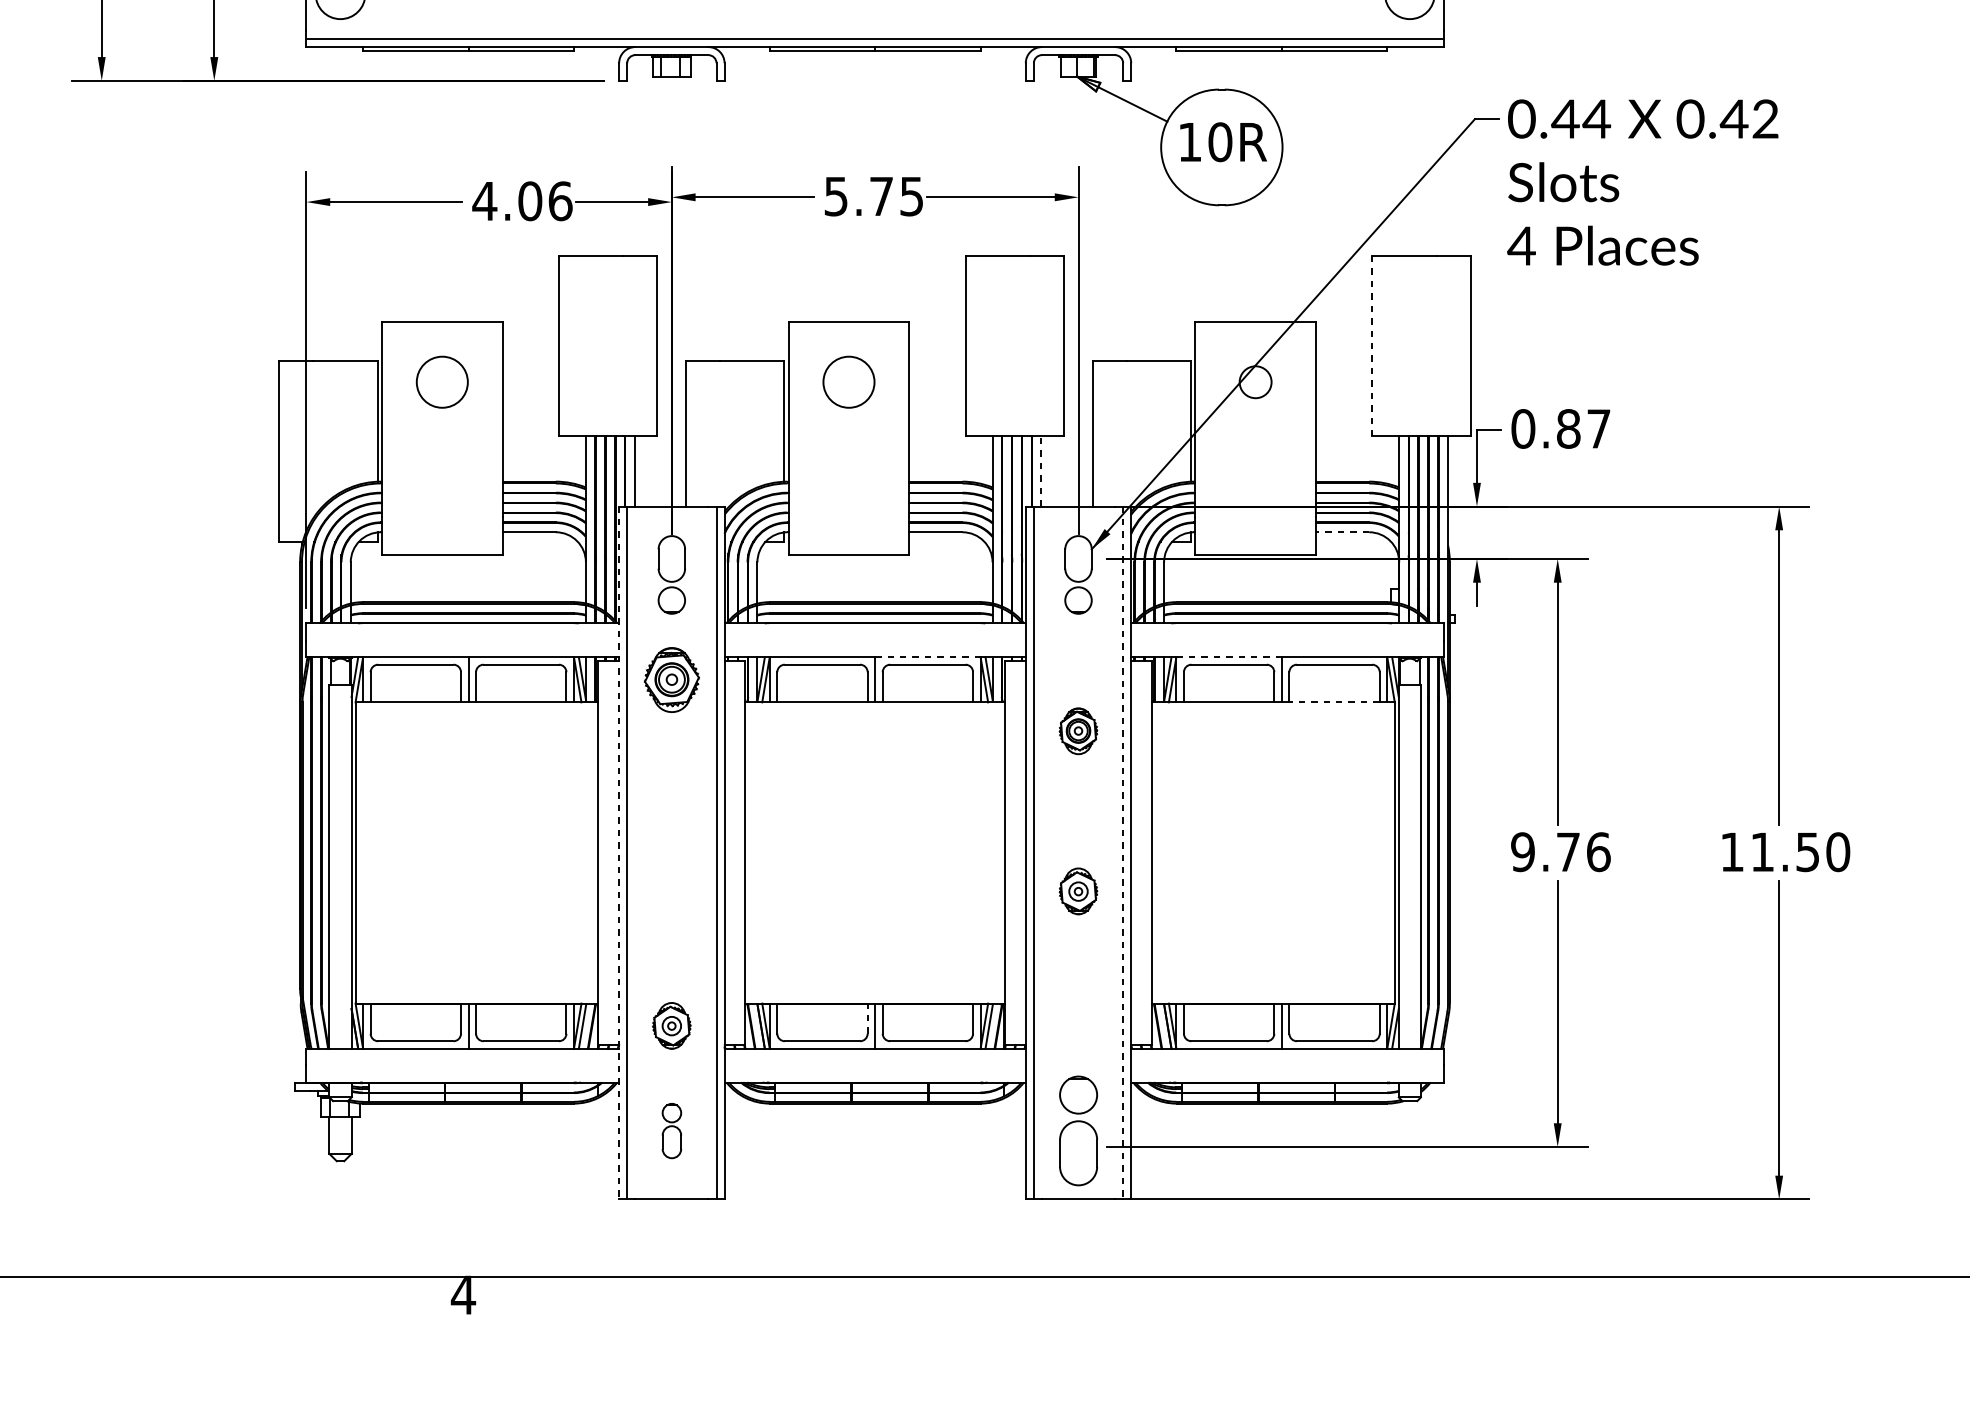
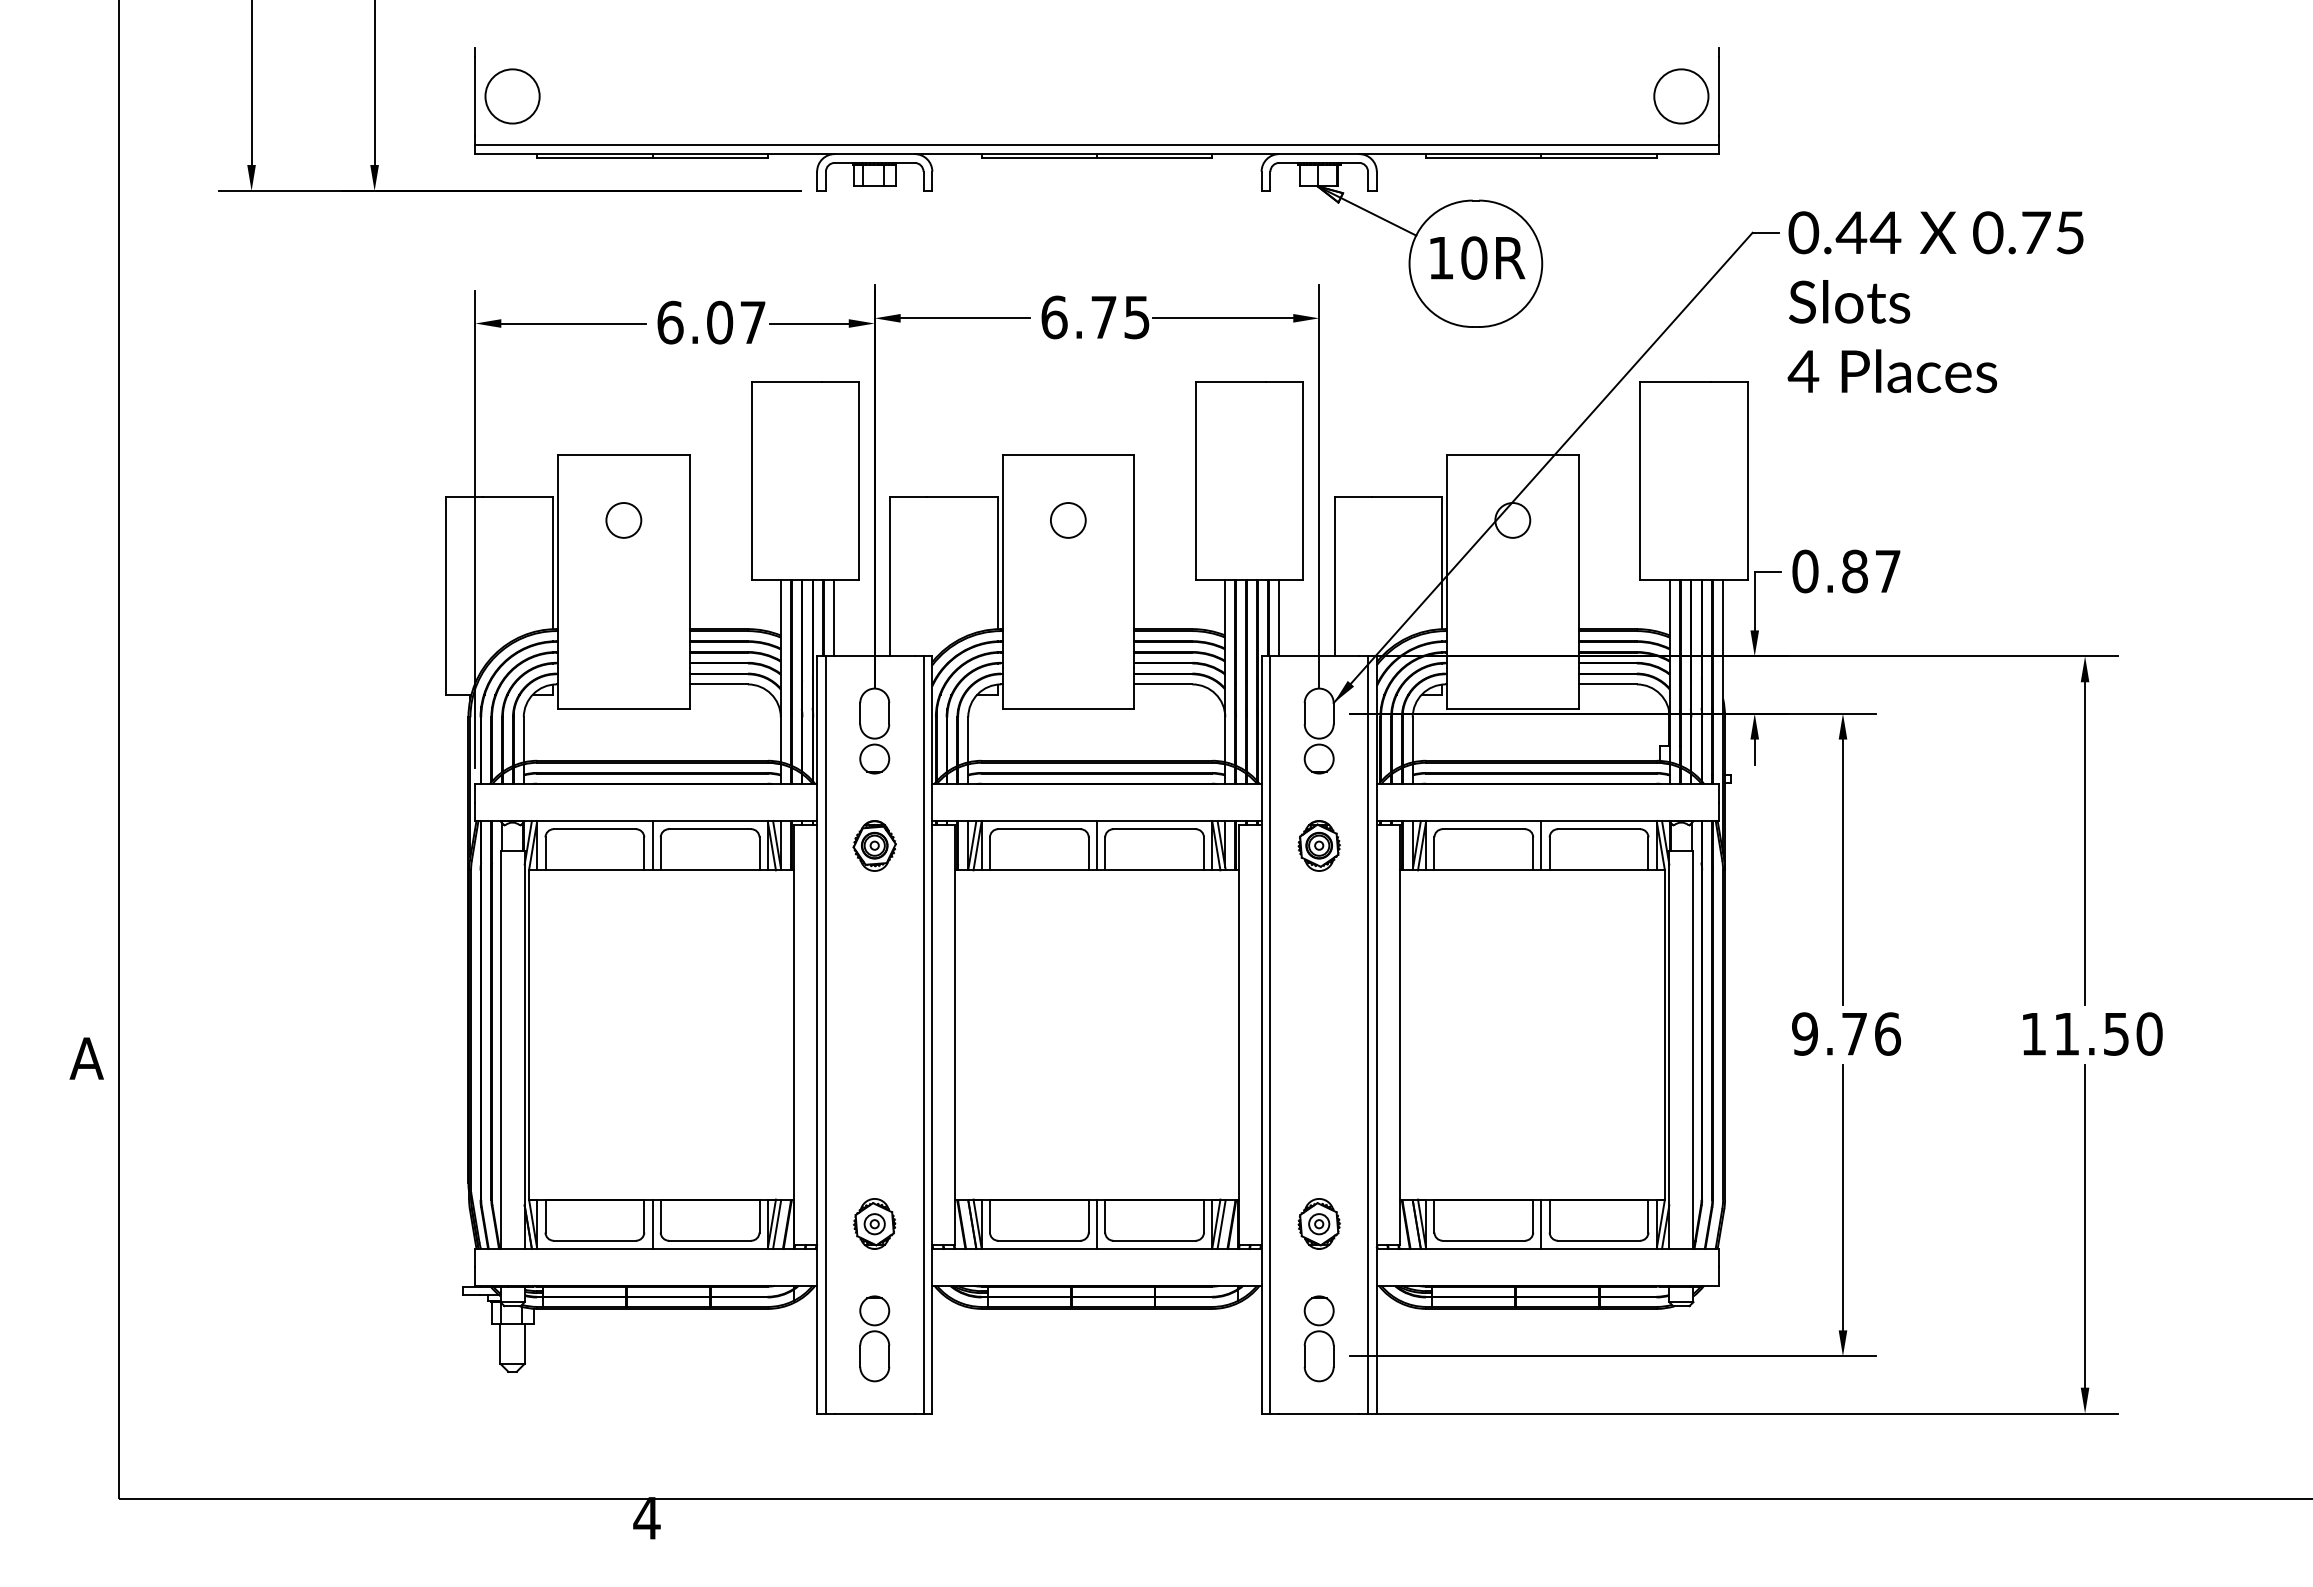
text: (1749, 118) -> (2052, 232), 0.42 -> 0.75
text: (836, 196) -> (1054, 317), 5.75 -> 6.75
text: (522, 201) -> (711, 322), 4.06 -> 6.07
line: (1372, 345) -> (1640, 480), dashed -> solid
circle: (442, 382) -> (623, 520), size x0.62
circle: (848, 382) -> (1067, 520), size x0.62
line: (1041, 471) -> (1278, 617), dashed -> solid
line: (1342, 532) -> (1607, 684), dashed -> solid
line: (927, 656) -> (1154, 820), dashed -> solid
line: (1228, 656) -> (1483, 820), dashed -> solid
part: (671, 679) -> (874, 845), size x0.71
line: (1334, 702) -> (1598, 870), dashed -> solid
part: (1077, 730) -> (1318, 845), moved
line: (619, 852) -> (817, 1034), dashed -> solid
line: (1123, 852) -> (1368, 1034), dashed -> solid
part: (1077, 890) -> (1318, 1223), moved
line: (867, 1018) -> (1088, 1215), dashed -> solid
part: (671, 1130) -> (874, 1338), size x1.43
part: (1077, 1130) -> (1318, 1338), size x0.71

